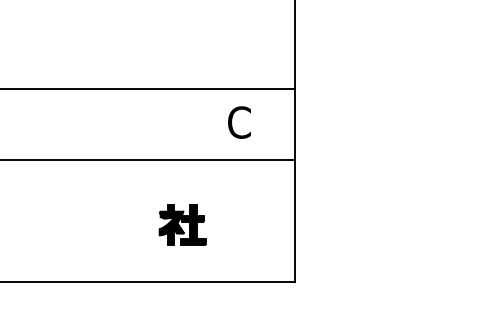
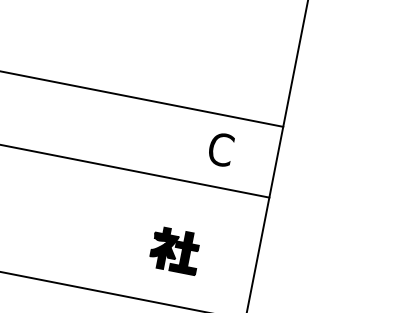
part: (182, 224) -> (175, 249), moved

